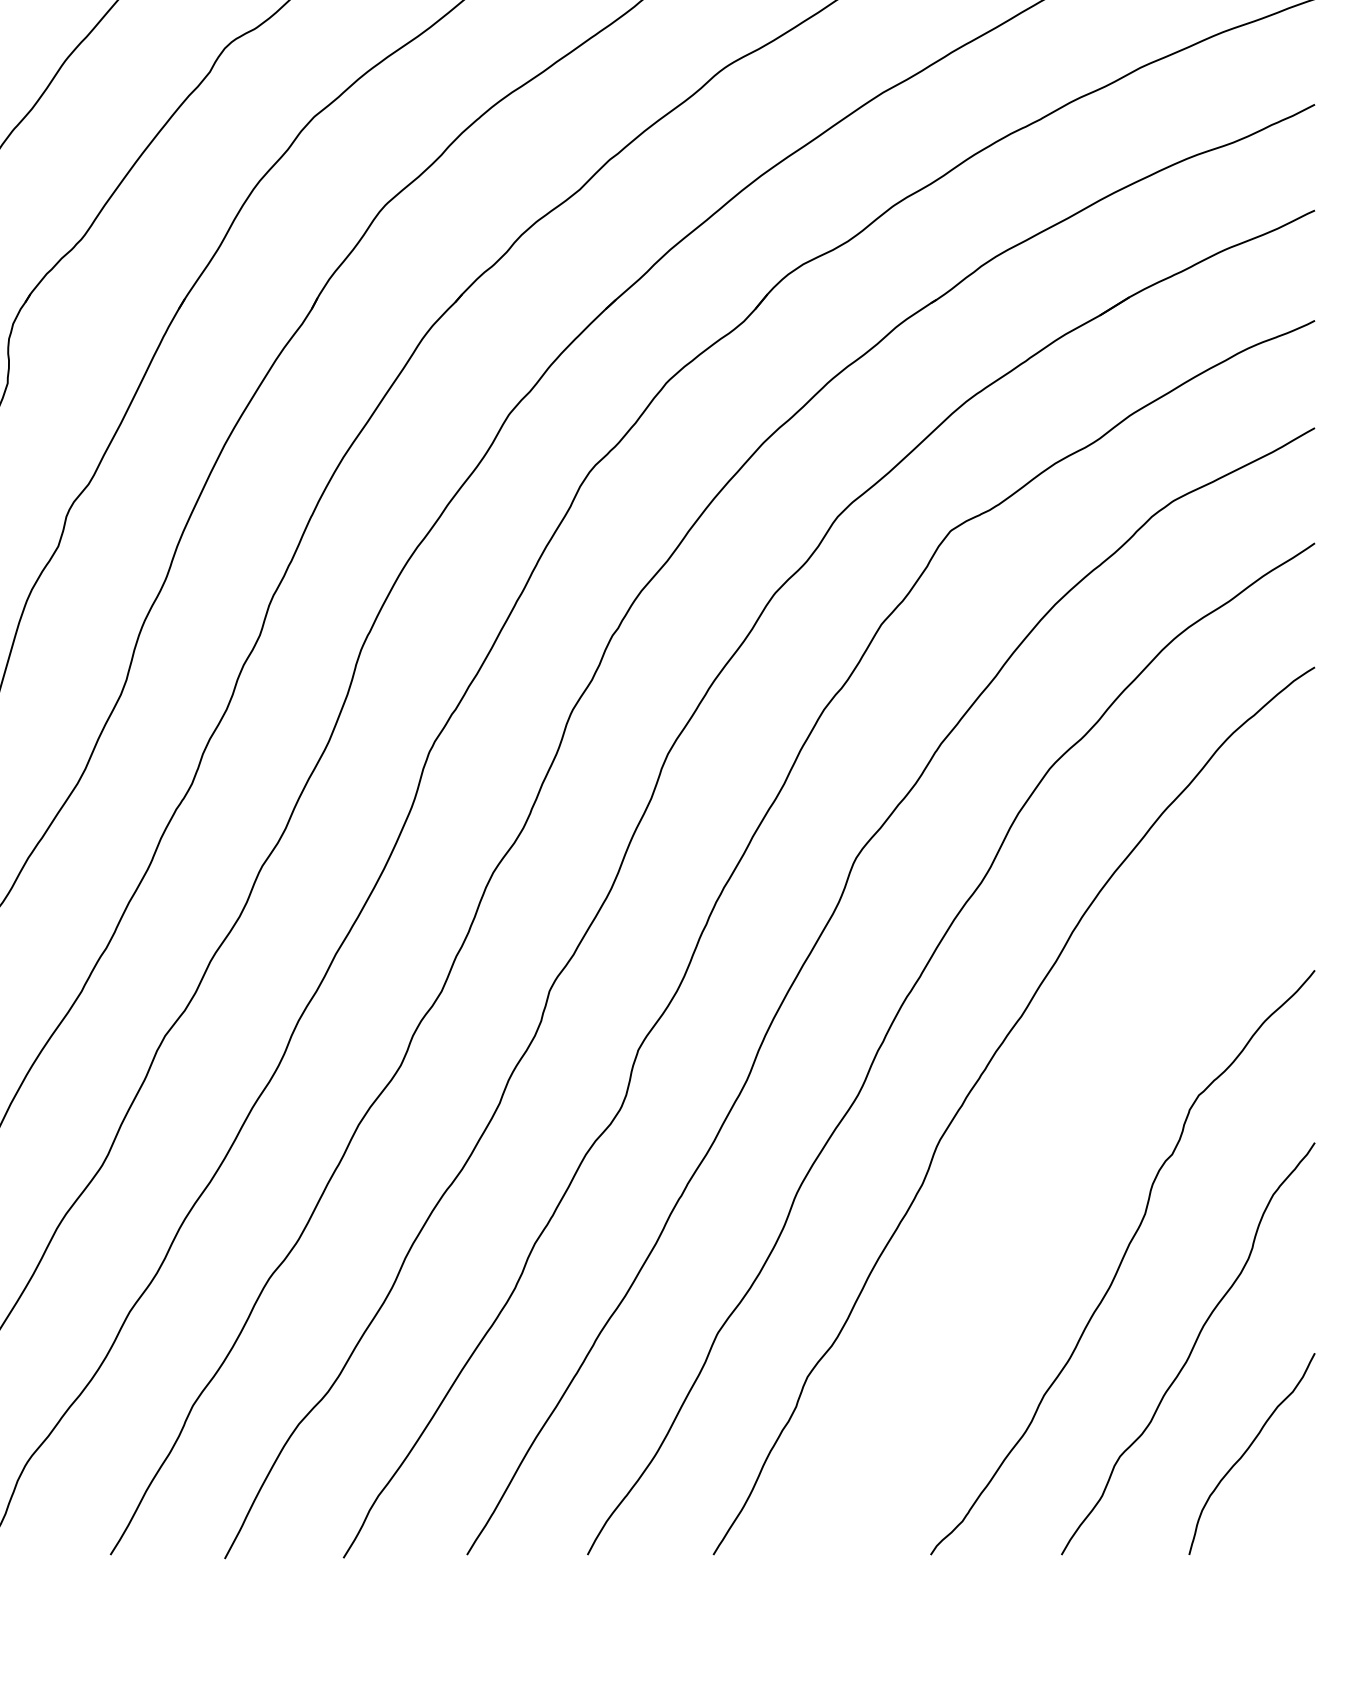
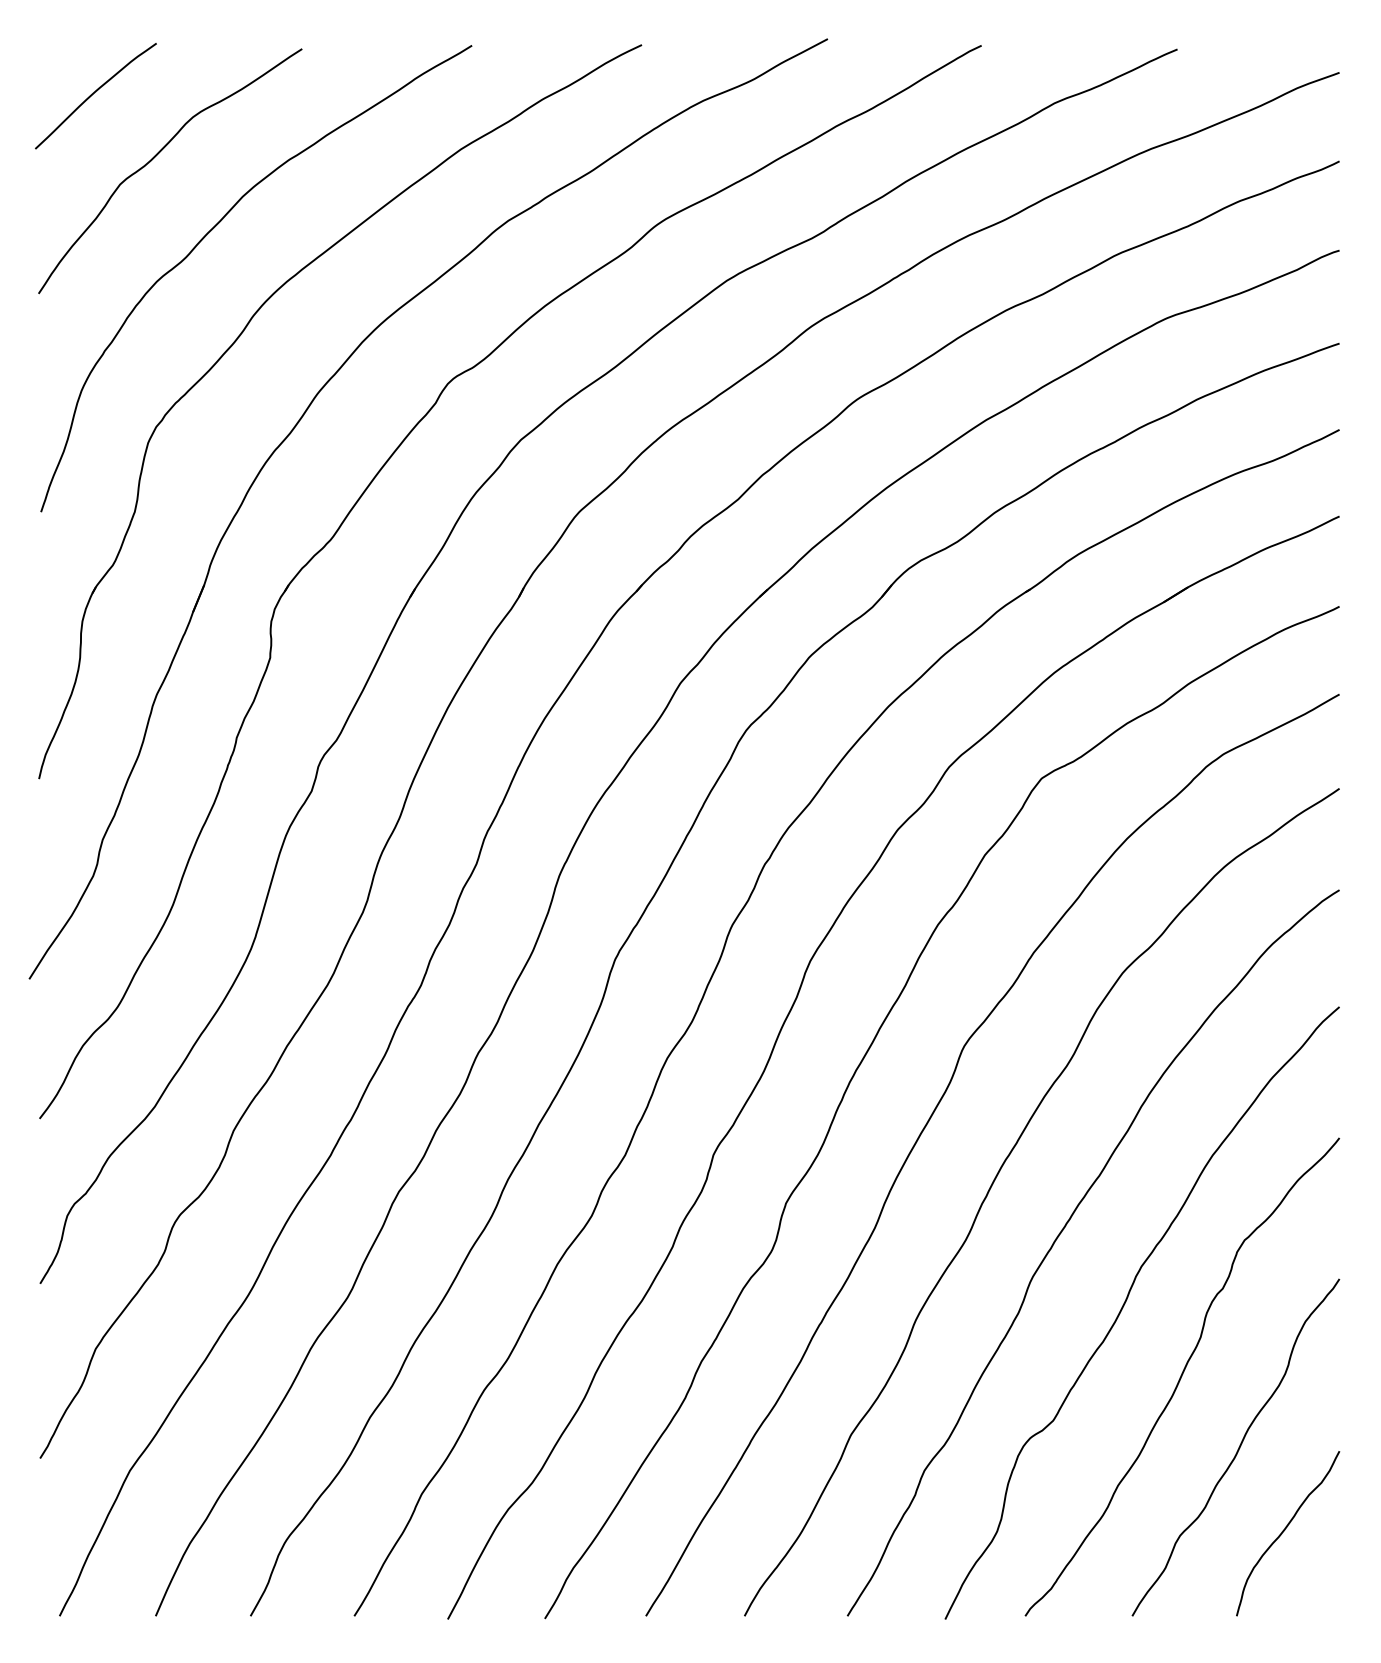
curve: (1053, 1173) -> (1125, 1304), added

